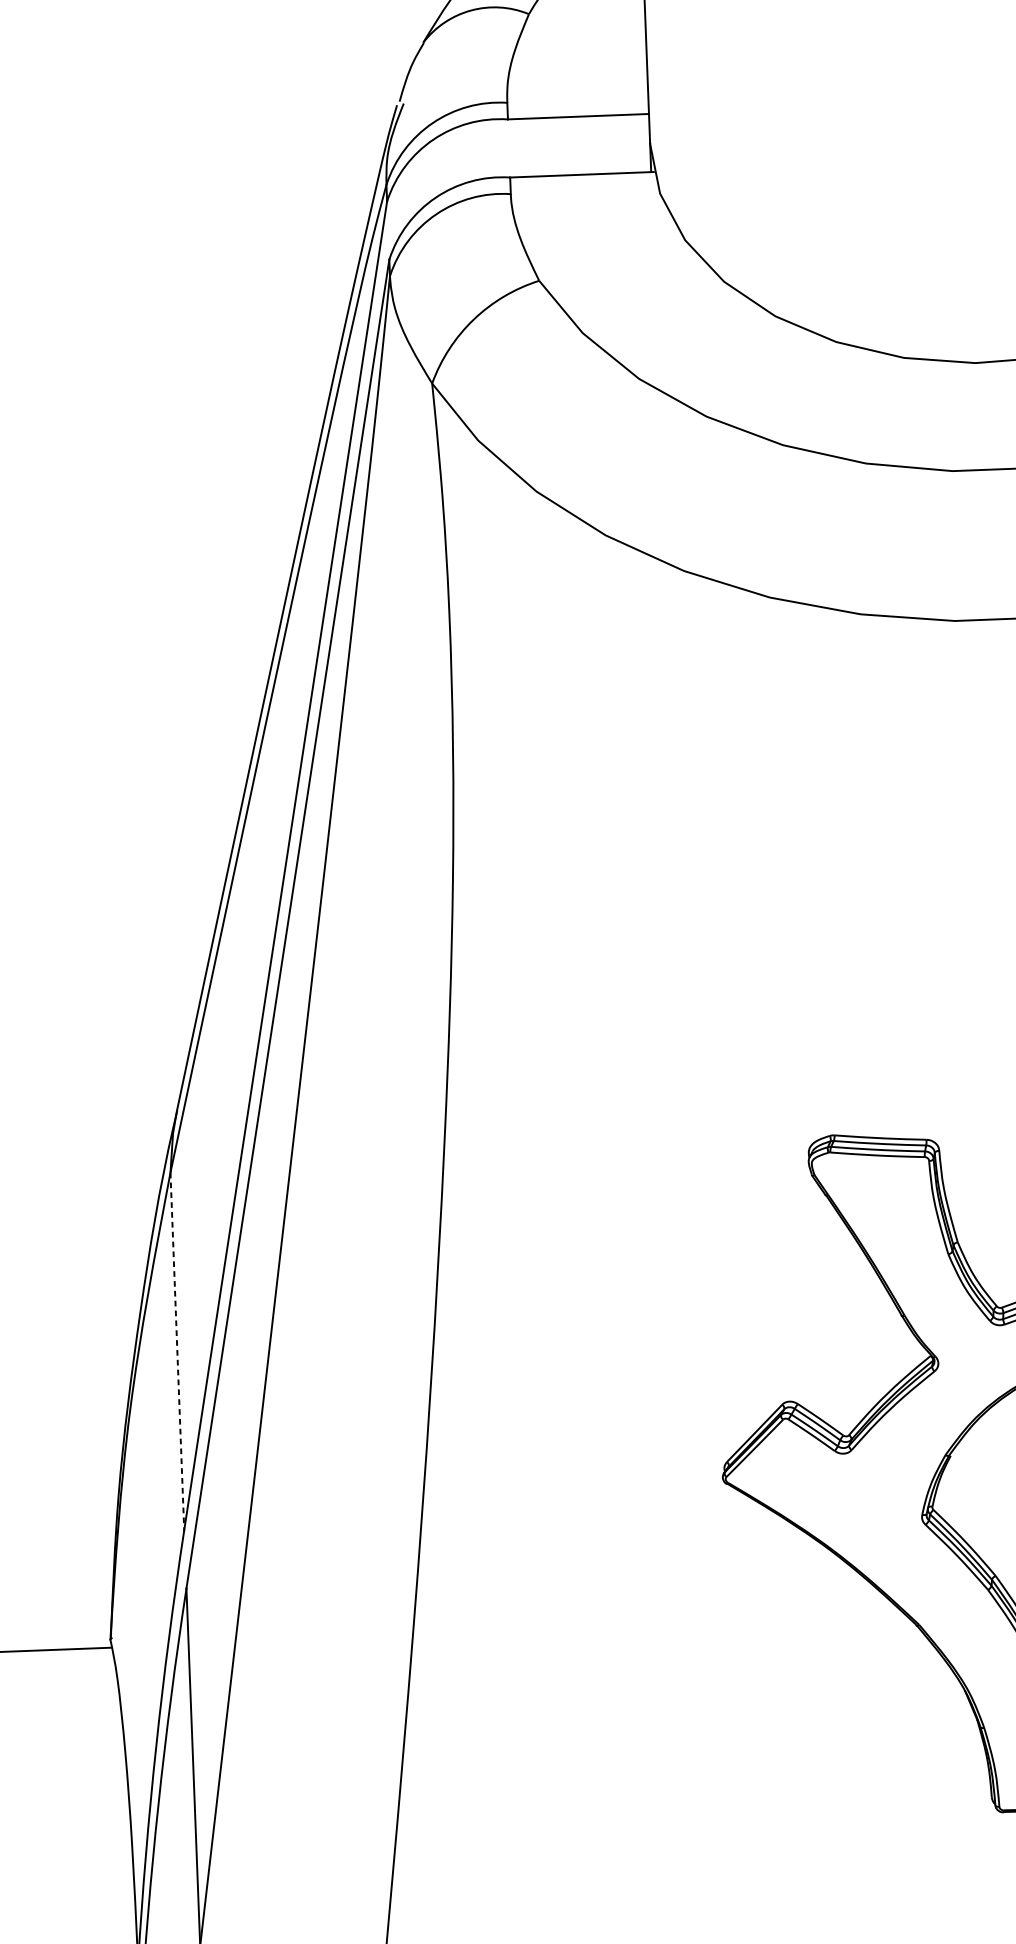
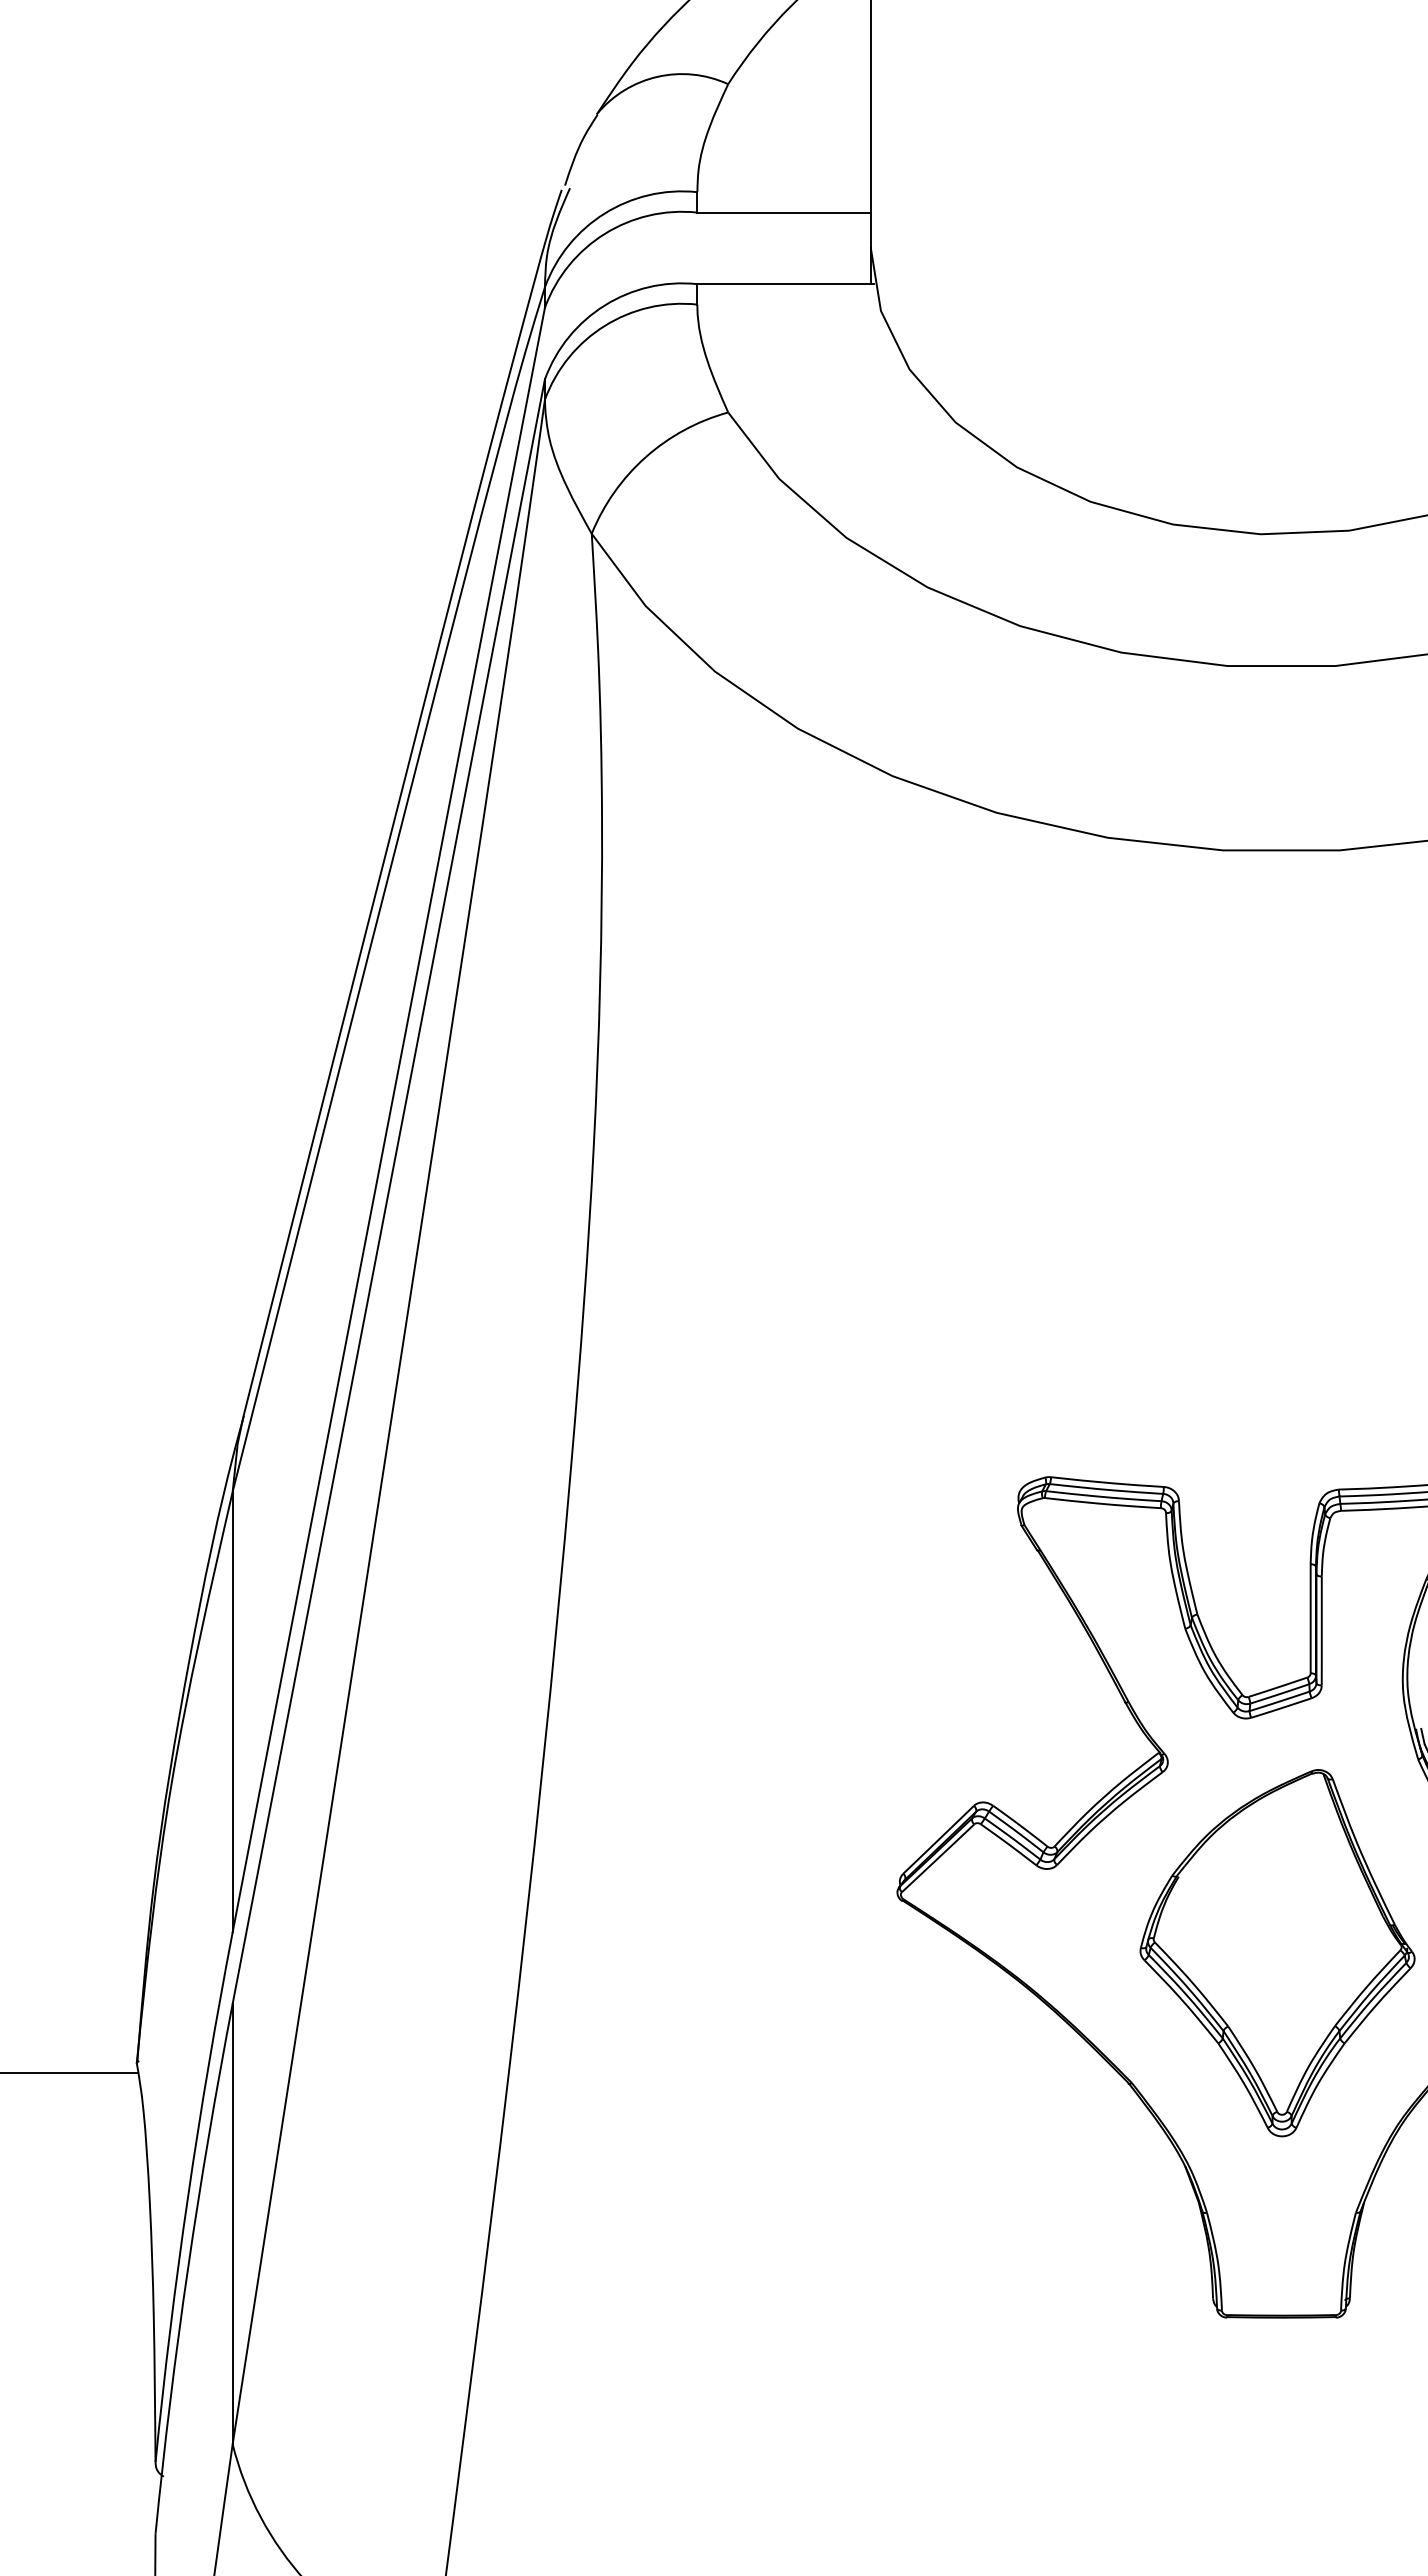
line: (177, 1352) -> (232, 1712), dashed -> solid

